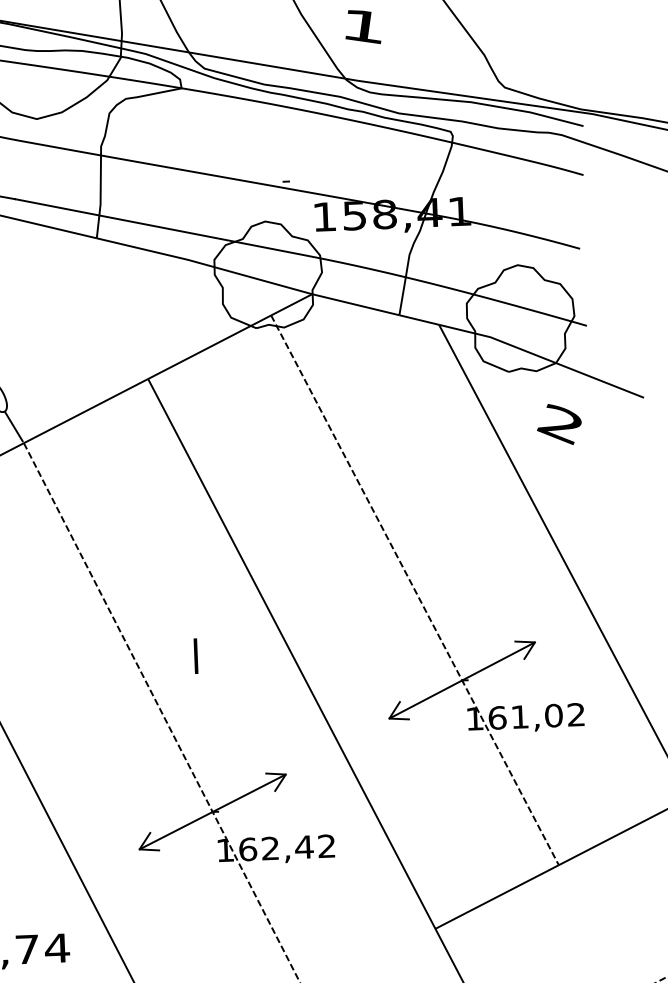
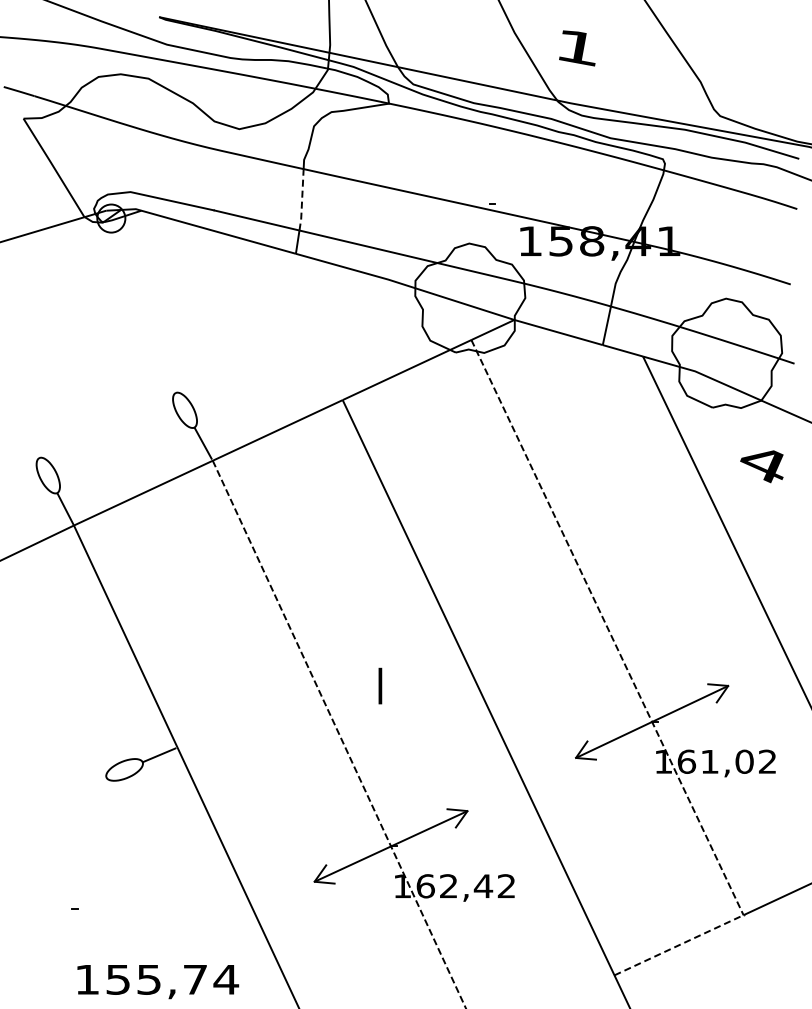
line: (101, 186) -> (302, 200), solid -> dashed
text: (559, 424) -> (762, 463), 2 -> 4
line: (497, 897) -> (679, 945), solid -> dashed

